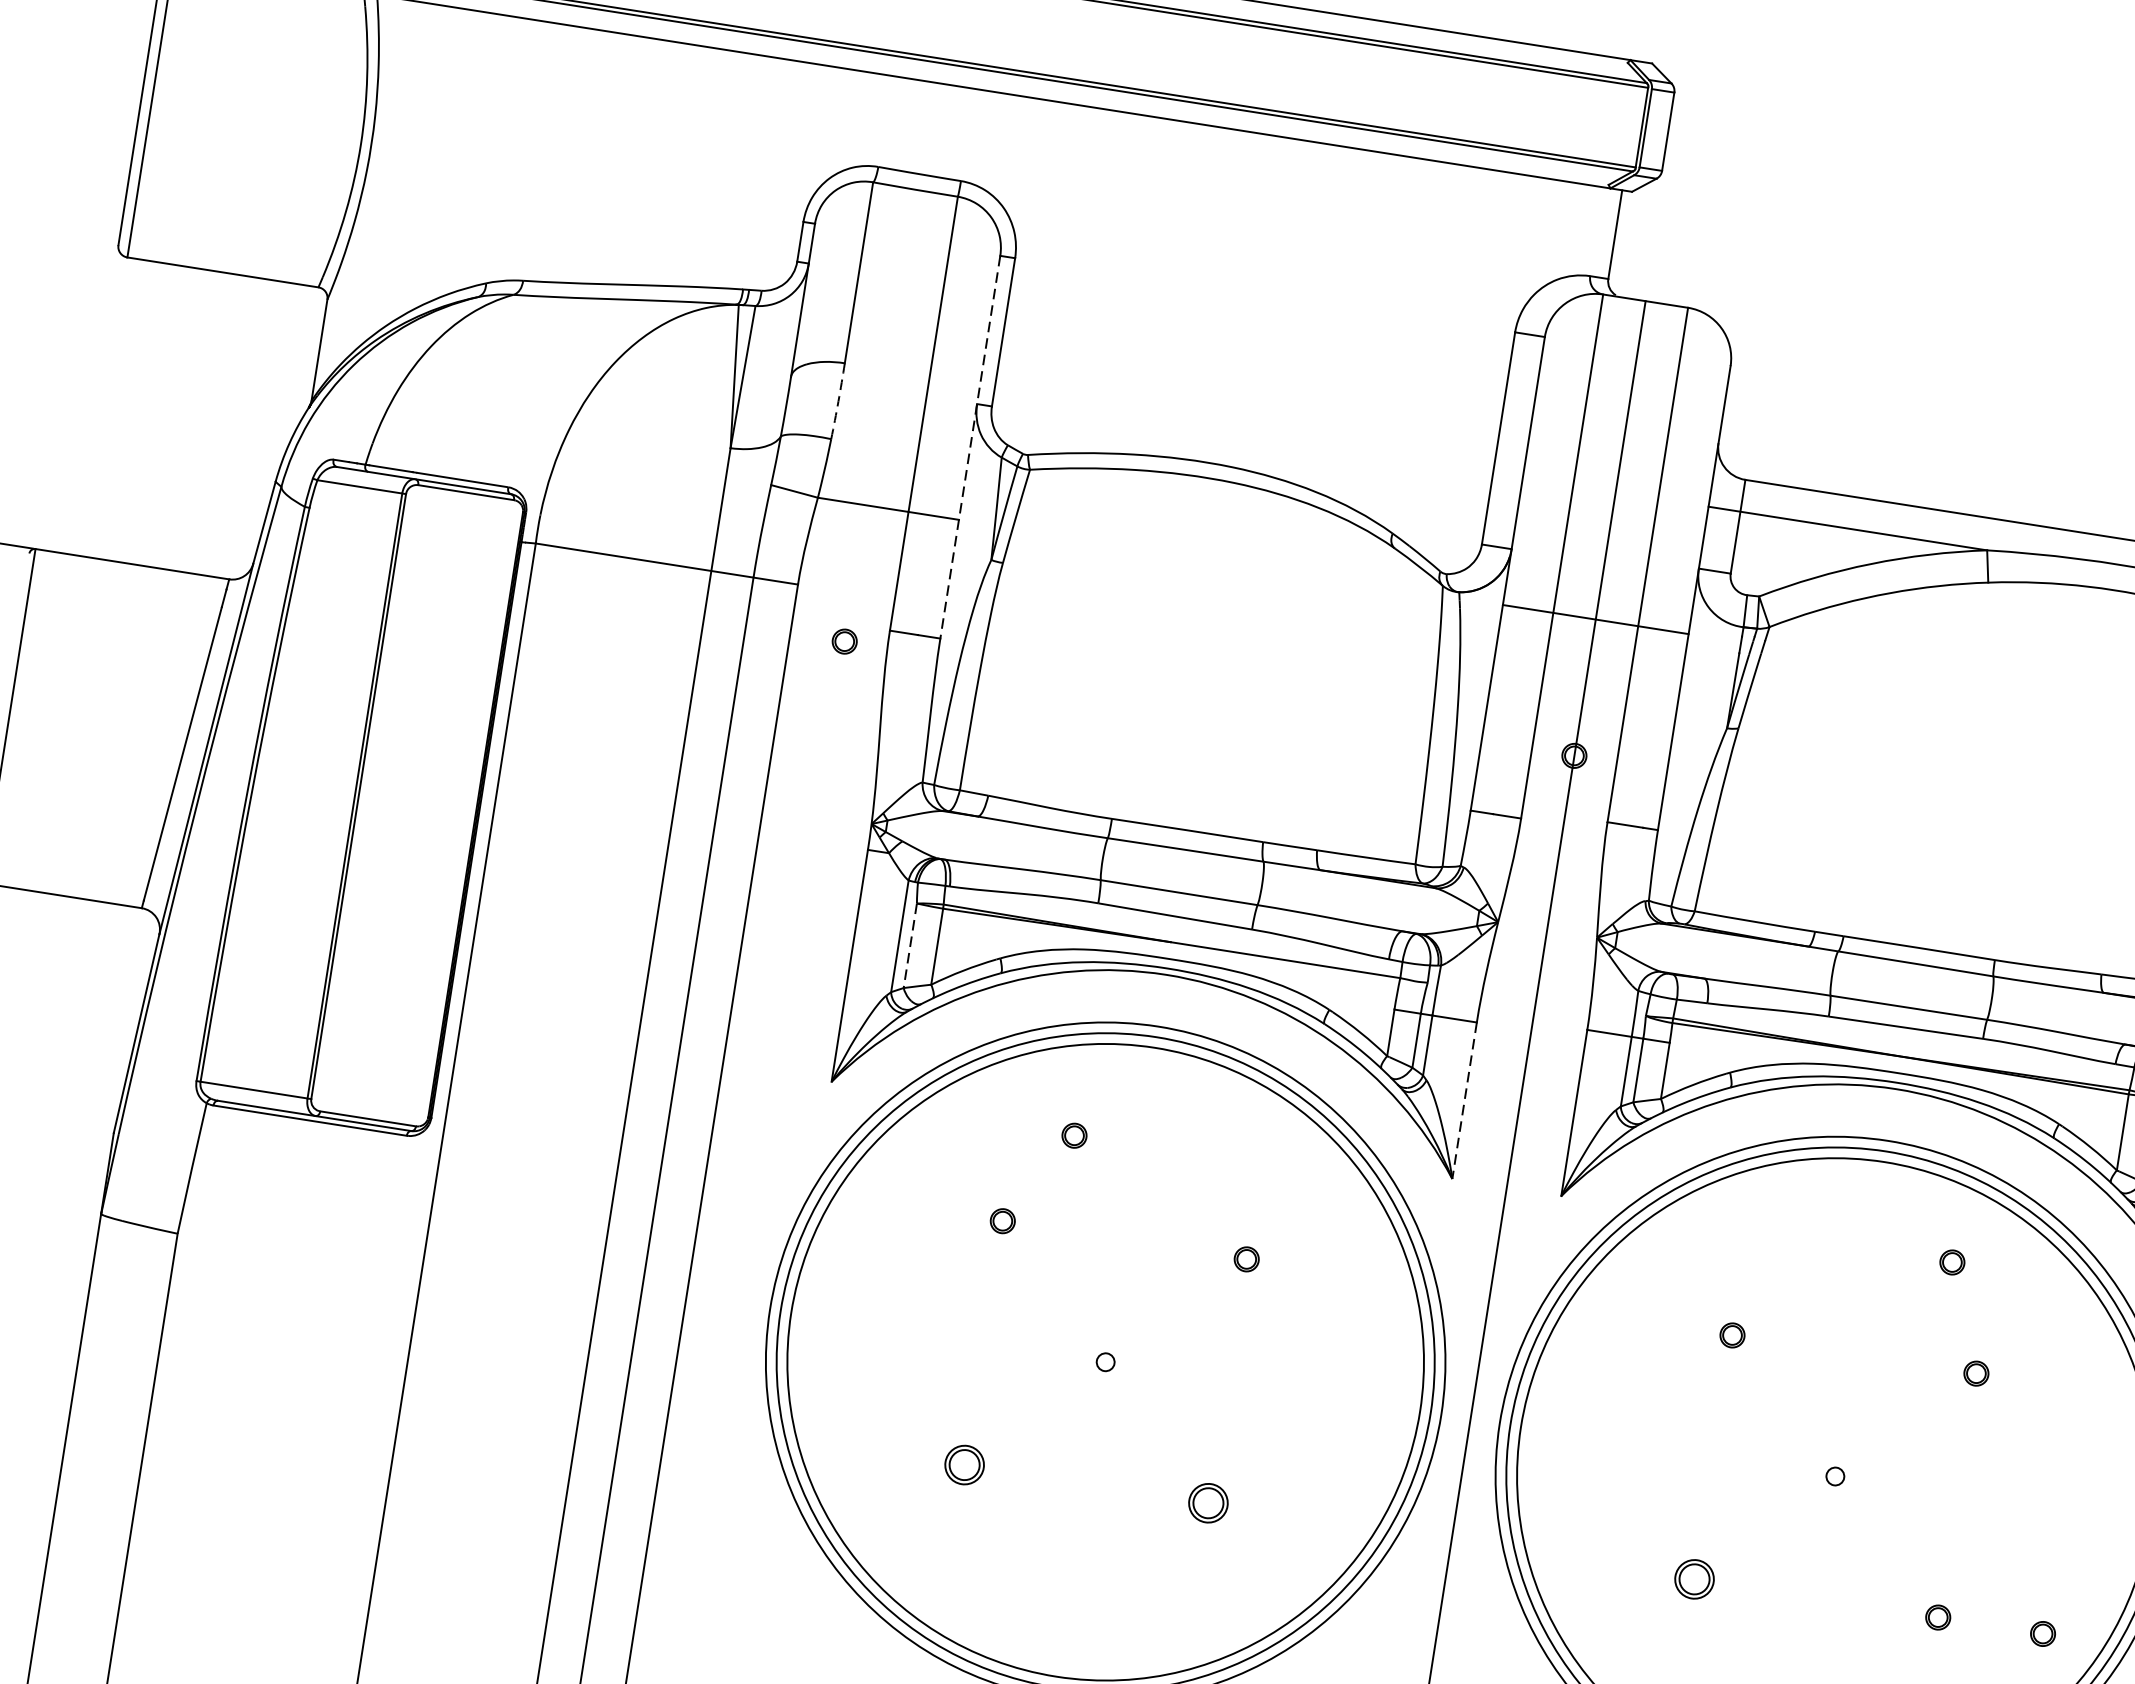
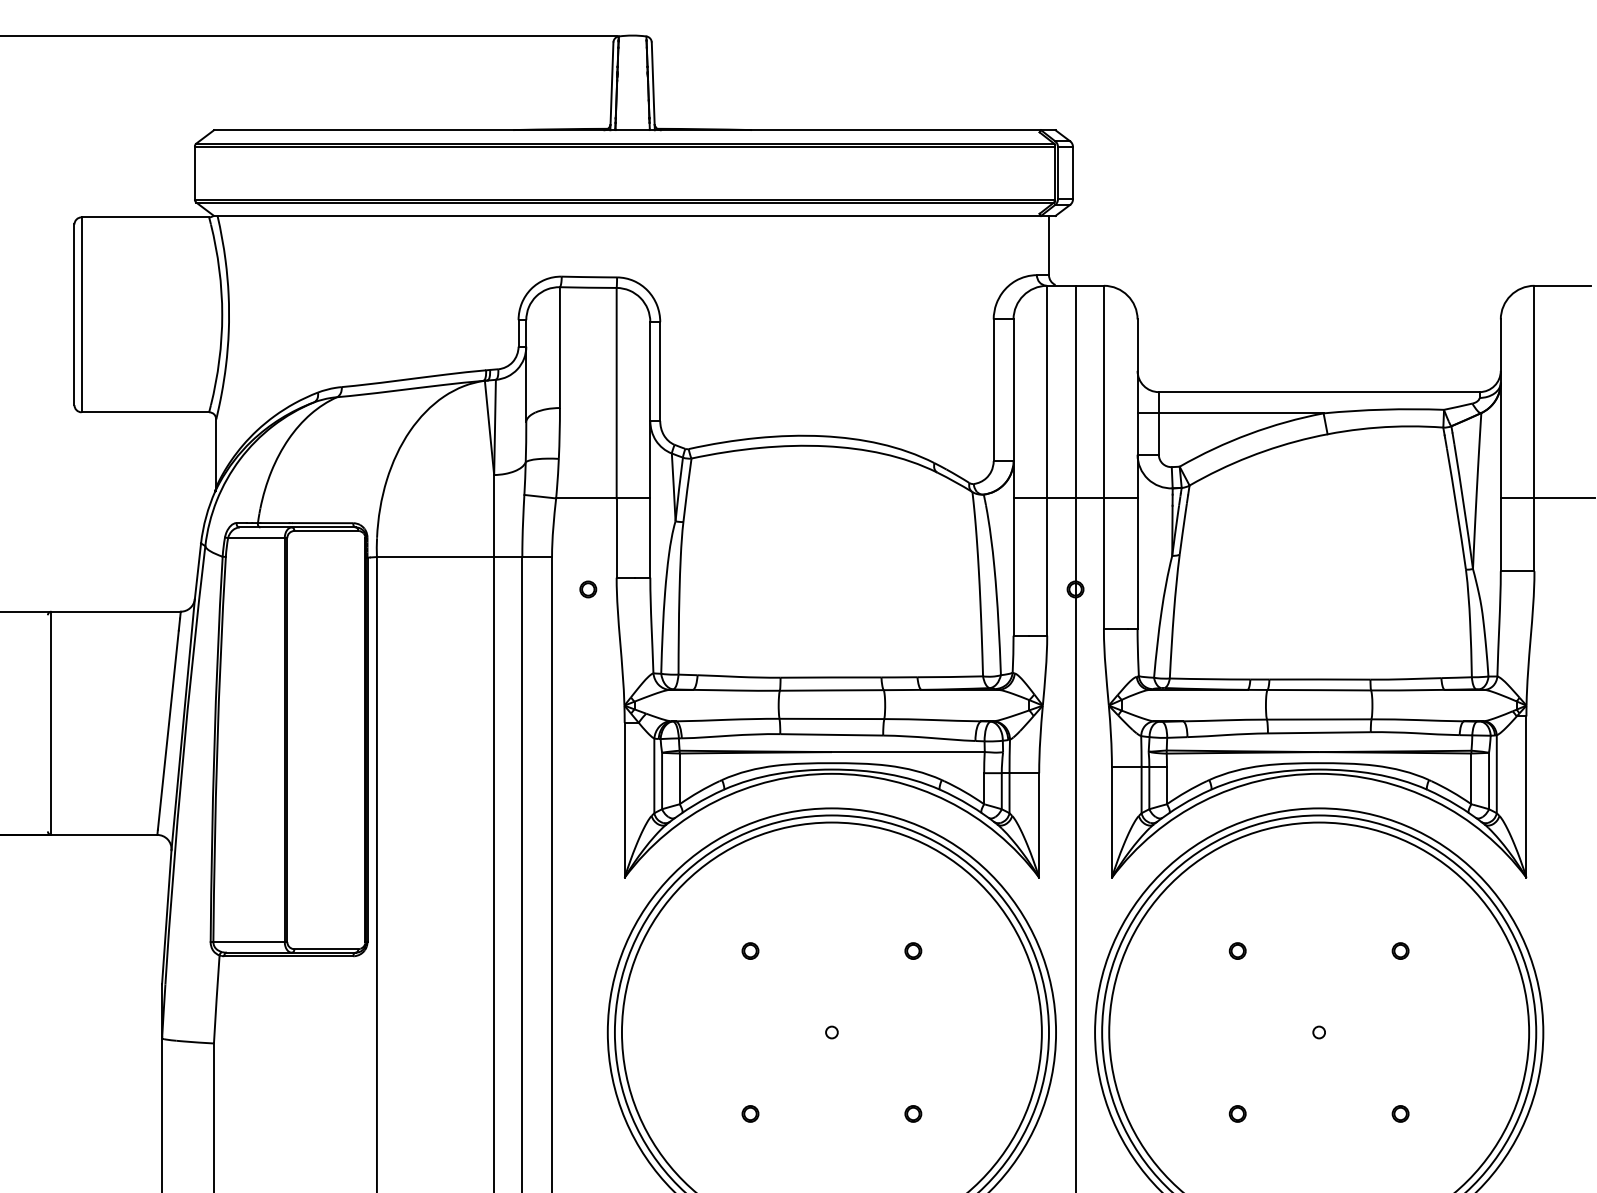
arc: (838, 401) -> (559, 433), dashed -> solid
line: (970, 446) -> (650, 449), dashed -> solid
line: (910, 946) -> (662, 781), dashed -> solid
line: (1465, 1100) -> (1039, 825), dashed -> solid
part: (1074, 1134) -> (788, 887), removed
part: (1952, 1261) -> (1373, 880), removed
part: (964, 1464) -> (750, 1113), size x0.62
part: (1208, 1502) -> (913, 1113), size x0.62
part: (1694, 1578) -> (1237, 1113), size x0.62
part: (2042, 1633) -> (1470, 1113), removed

